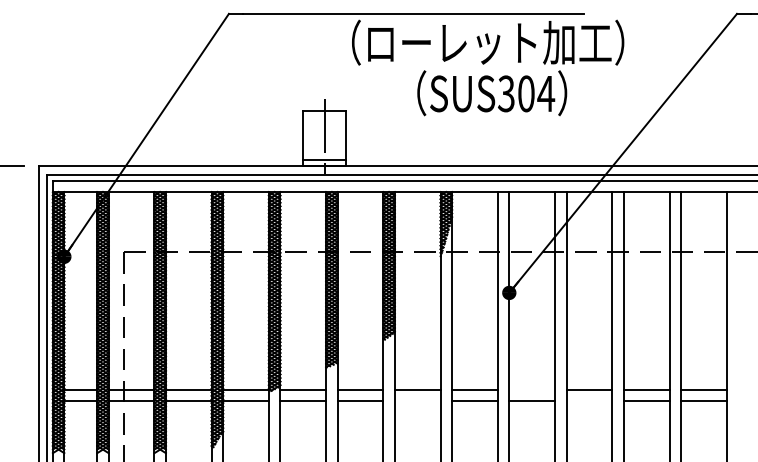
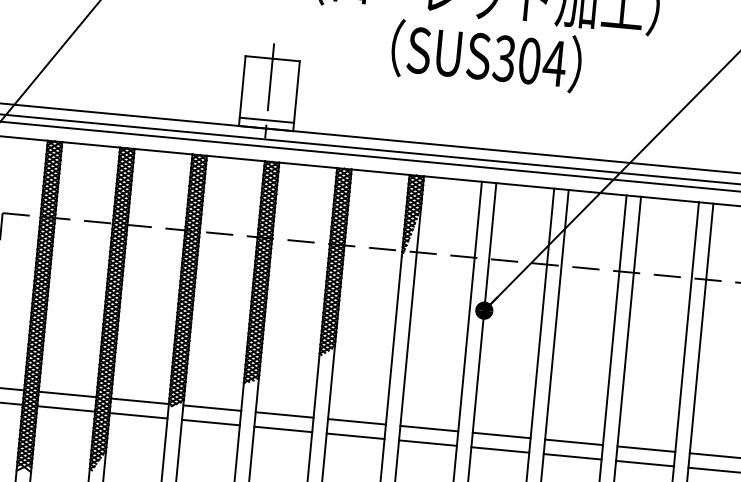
line: (532, 389) -> (502, 435), added
line: (417, 400) -> (355, 435), added
line: (589, 400) -> (572, 456), added

